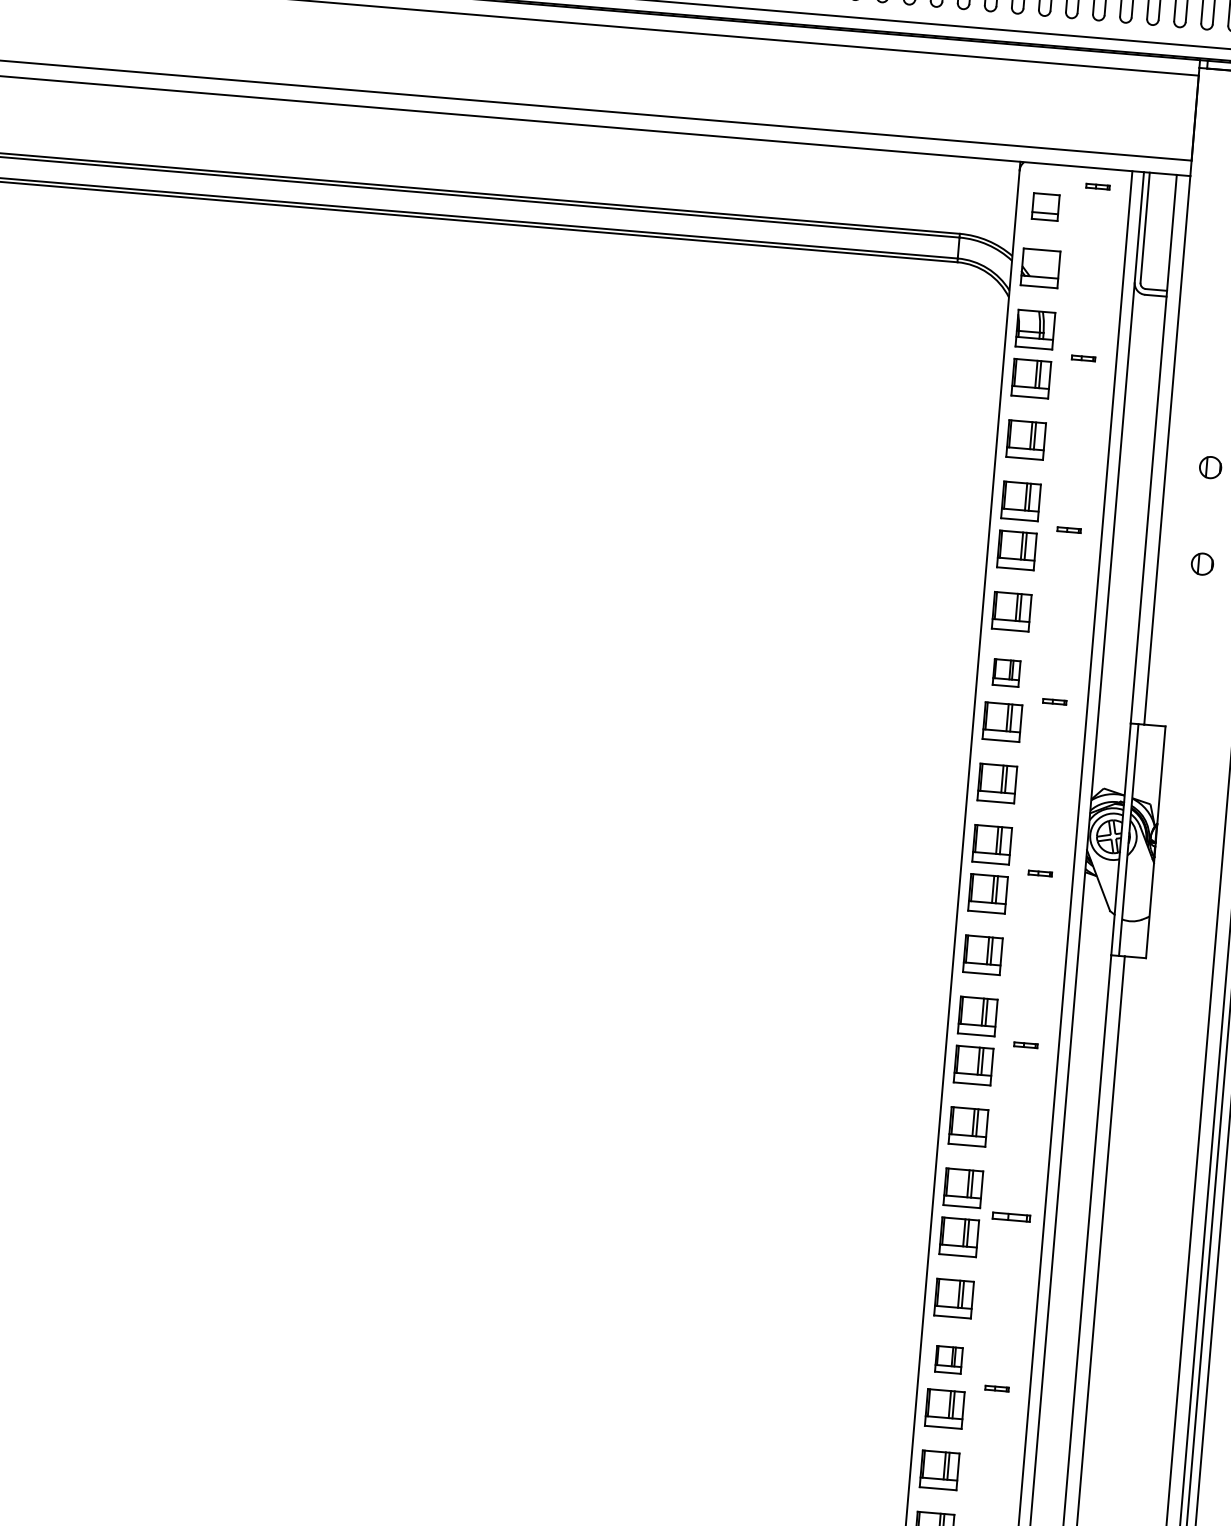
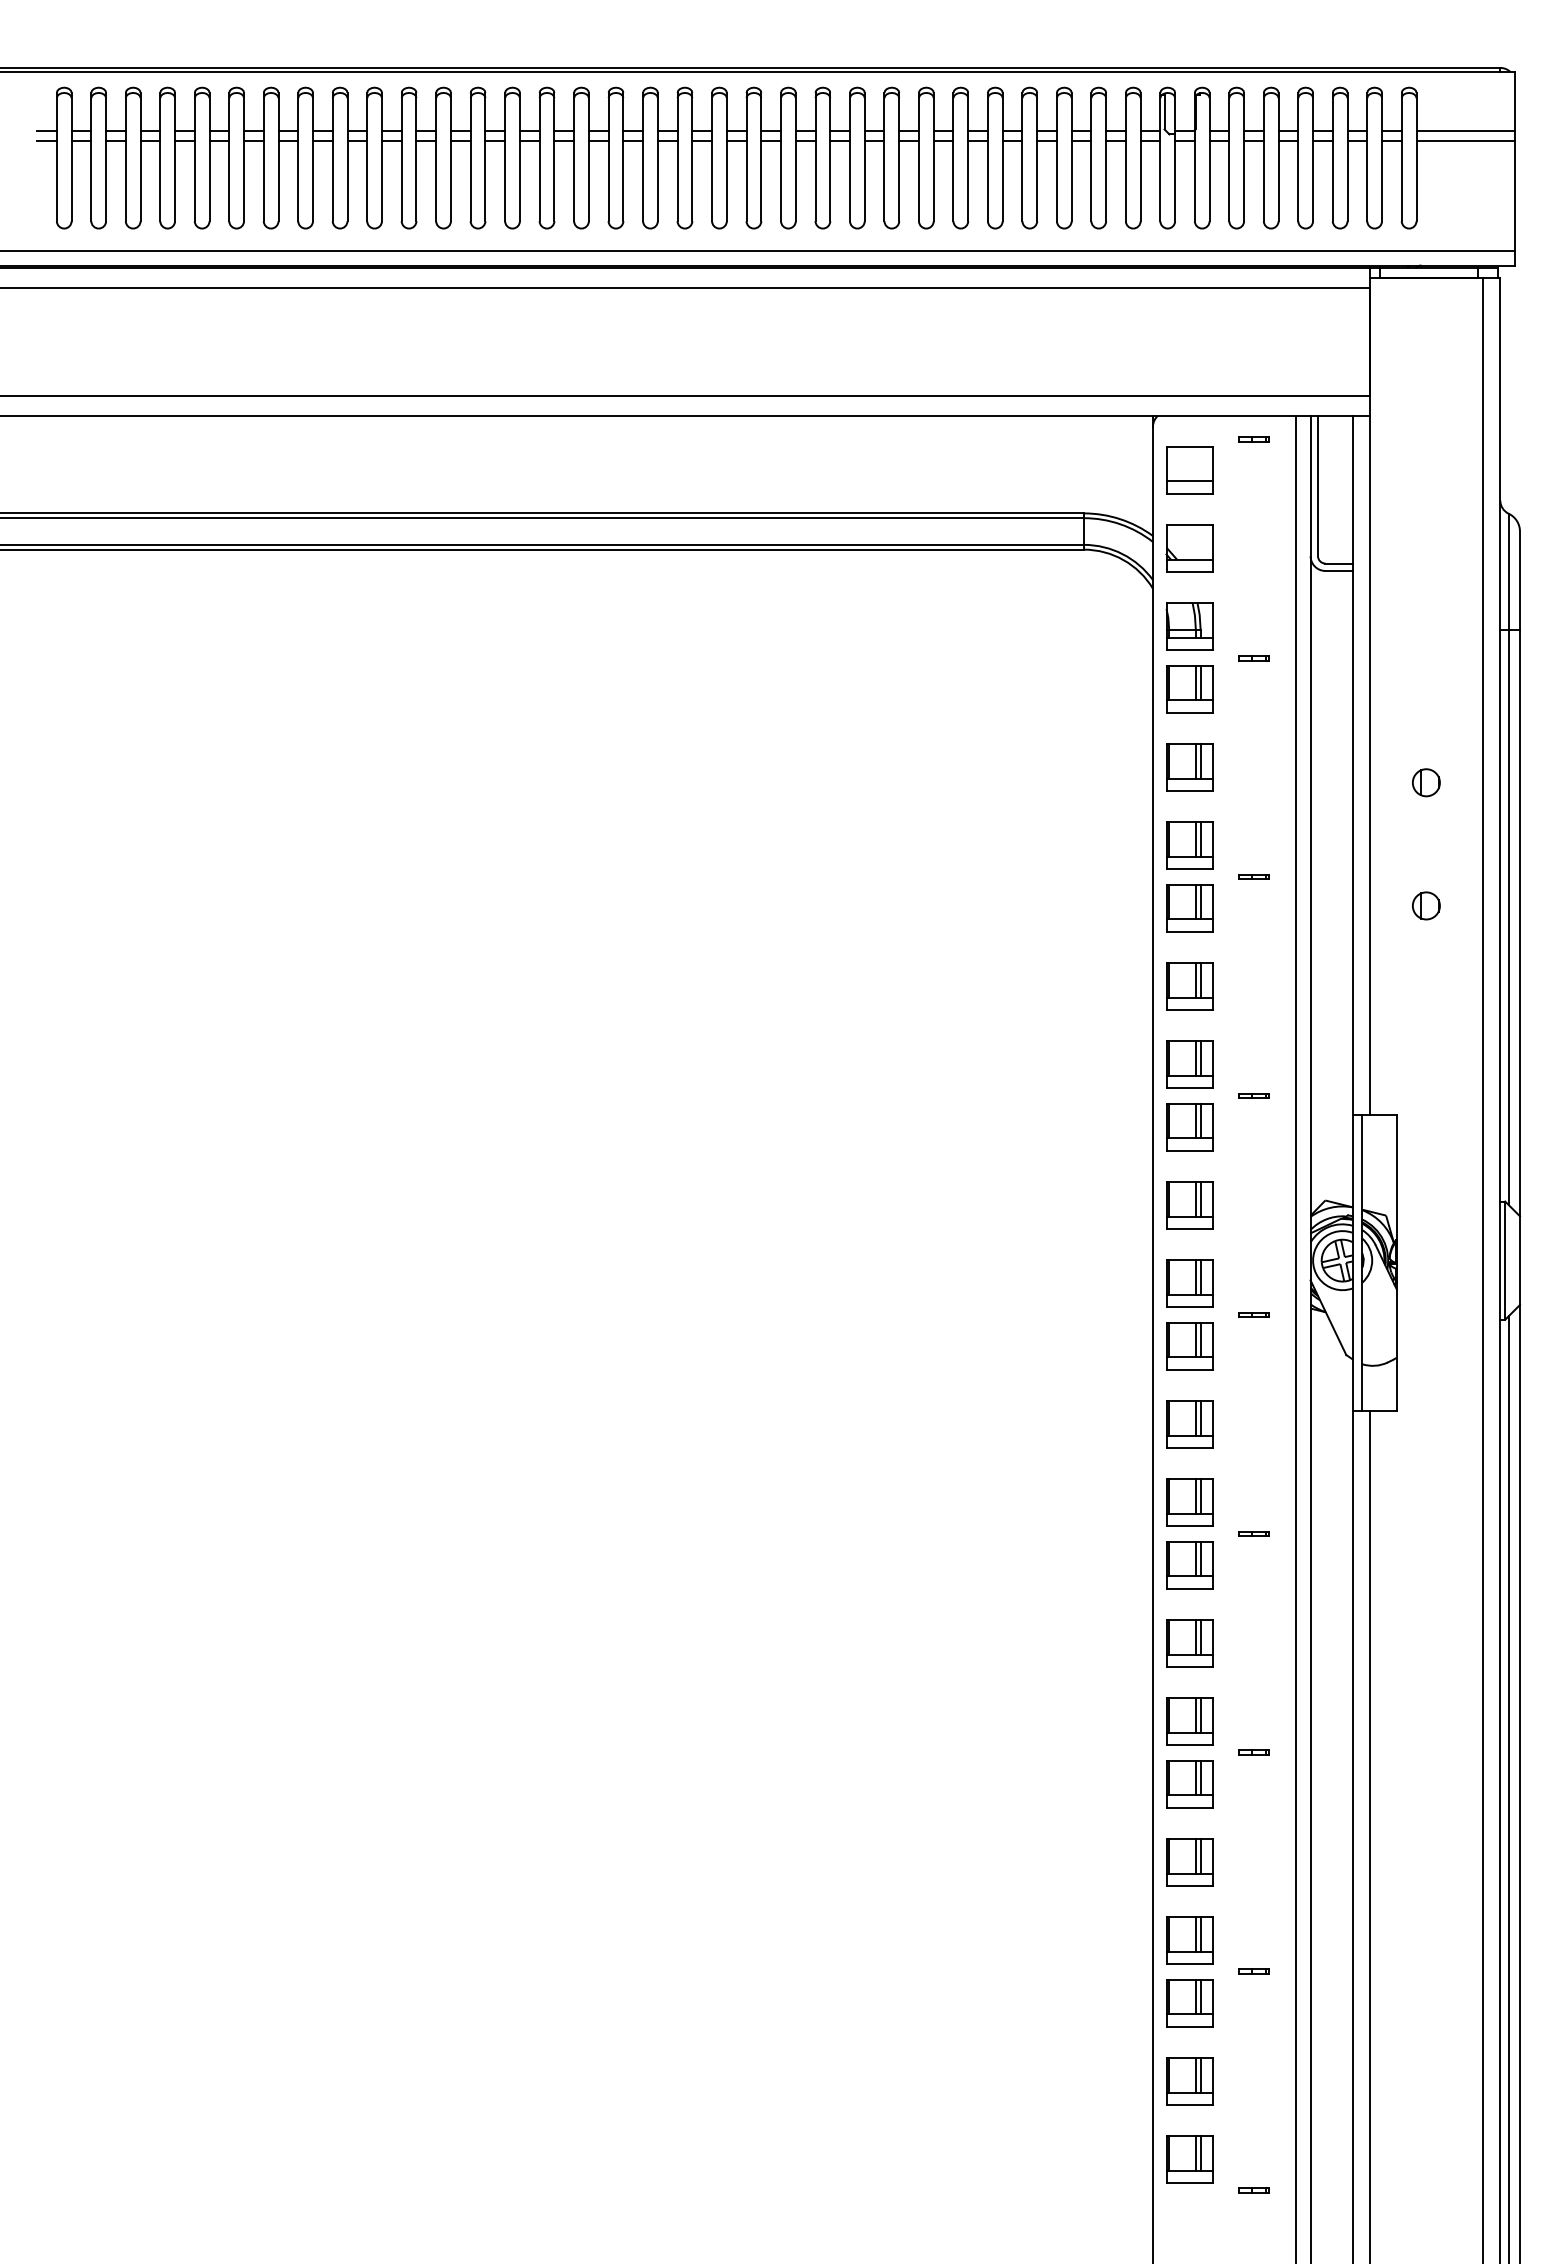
part: (1045, 207) -> (1189, 470), size x1.43
part: (1006, 672) -> (1189, 1064), size x1.43
part: (1011, 1216) -> (1253, 1752), size x0.62
part: (948, 1359) -> (1189, 1940), size x1.43

